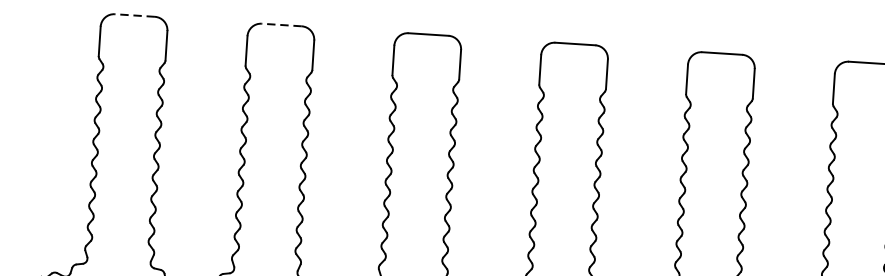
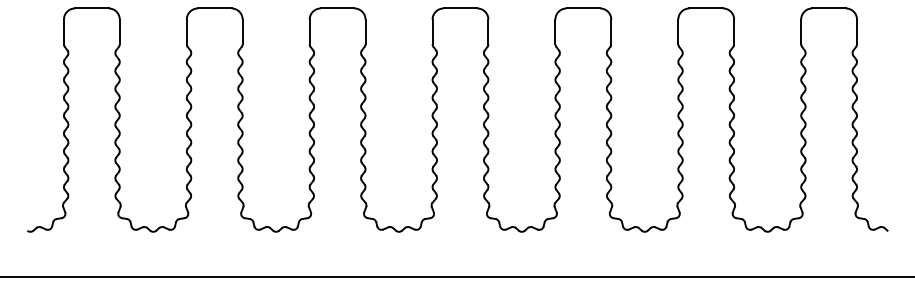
line: (134, 15) -> (91, 8), dashed -> solid
line: (281, 25) -> (214, 8), dashed -> solid

